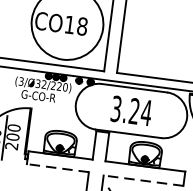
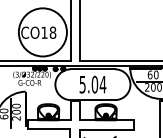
text: (126, 110) -> (89, 84), 3.24 -> 5.04
line: (57, 167) -> (48, 128), dashed -> solid
line: (142, 179) -> (106, 129), dashed -> solid

